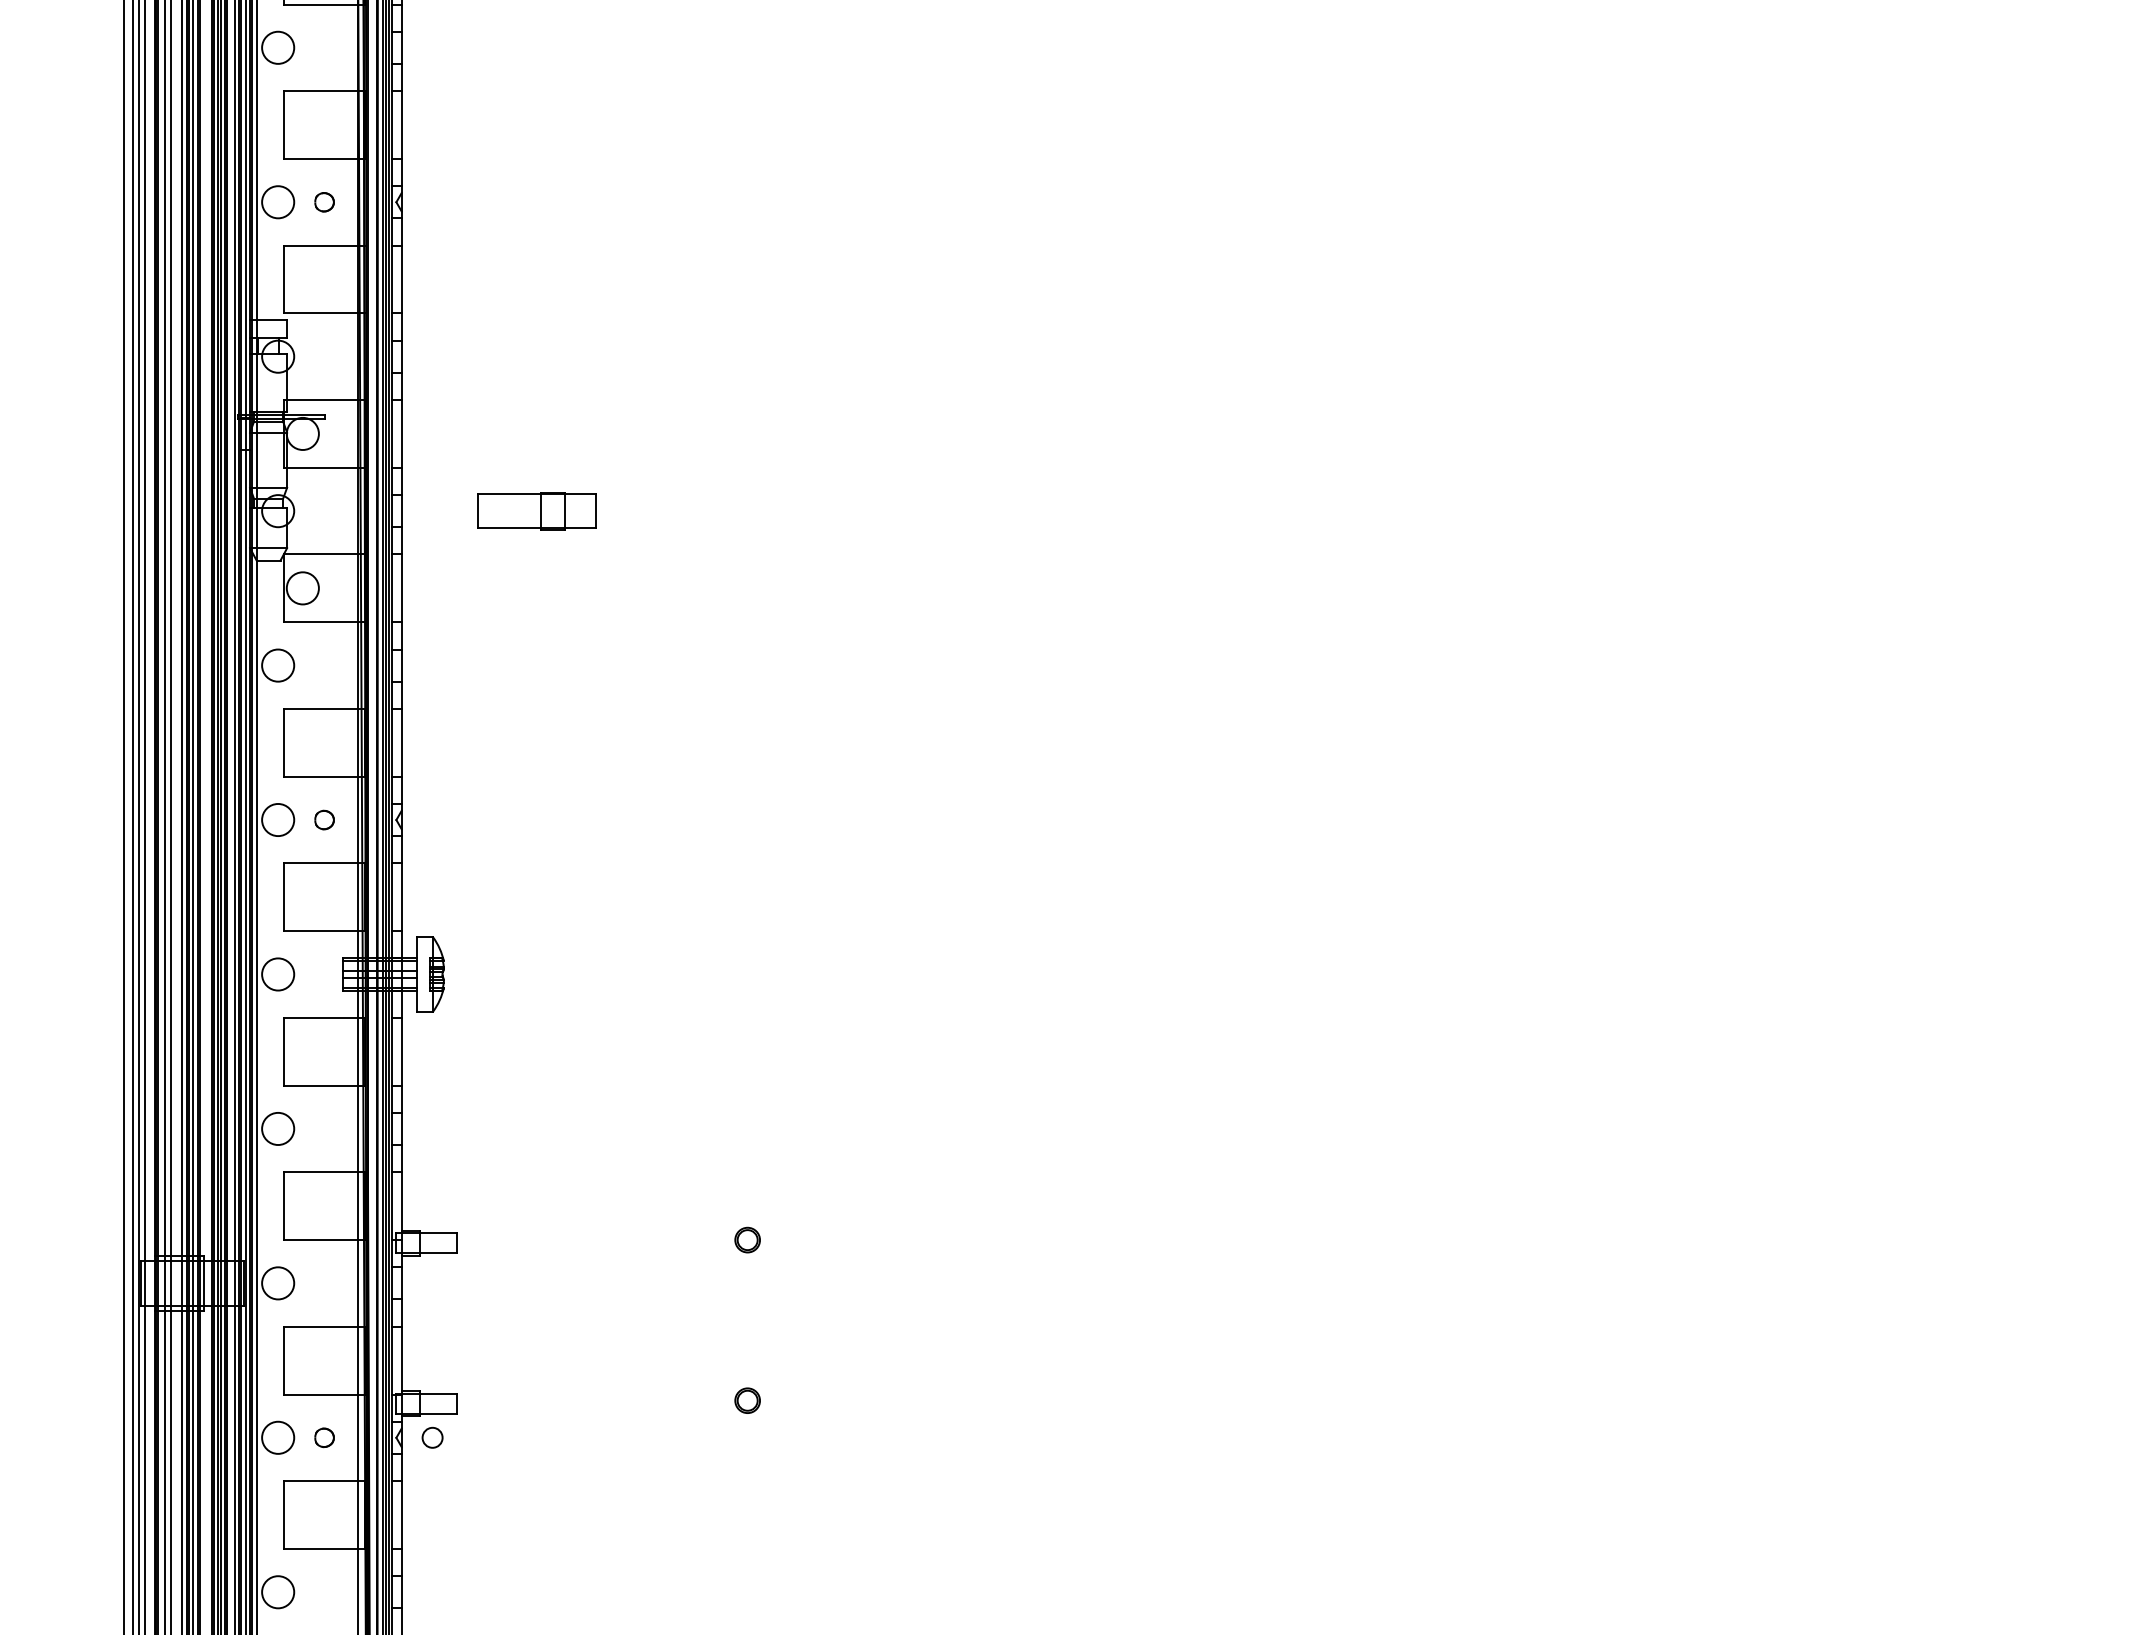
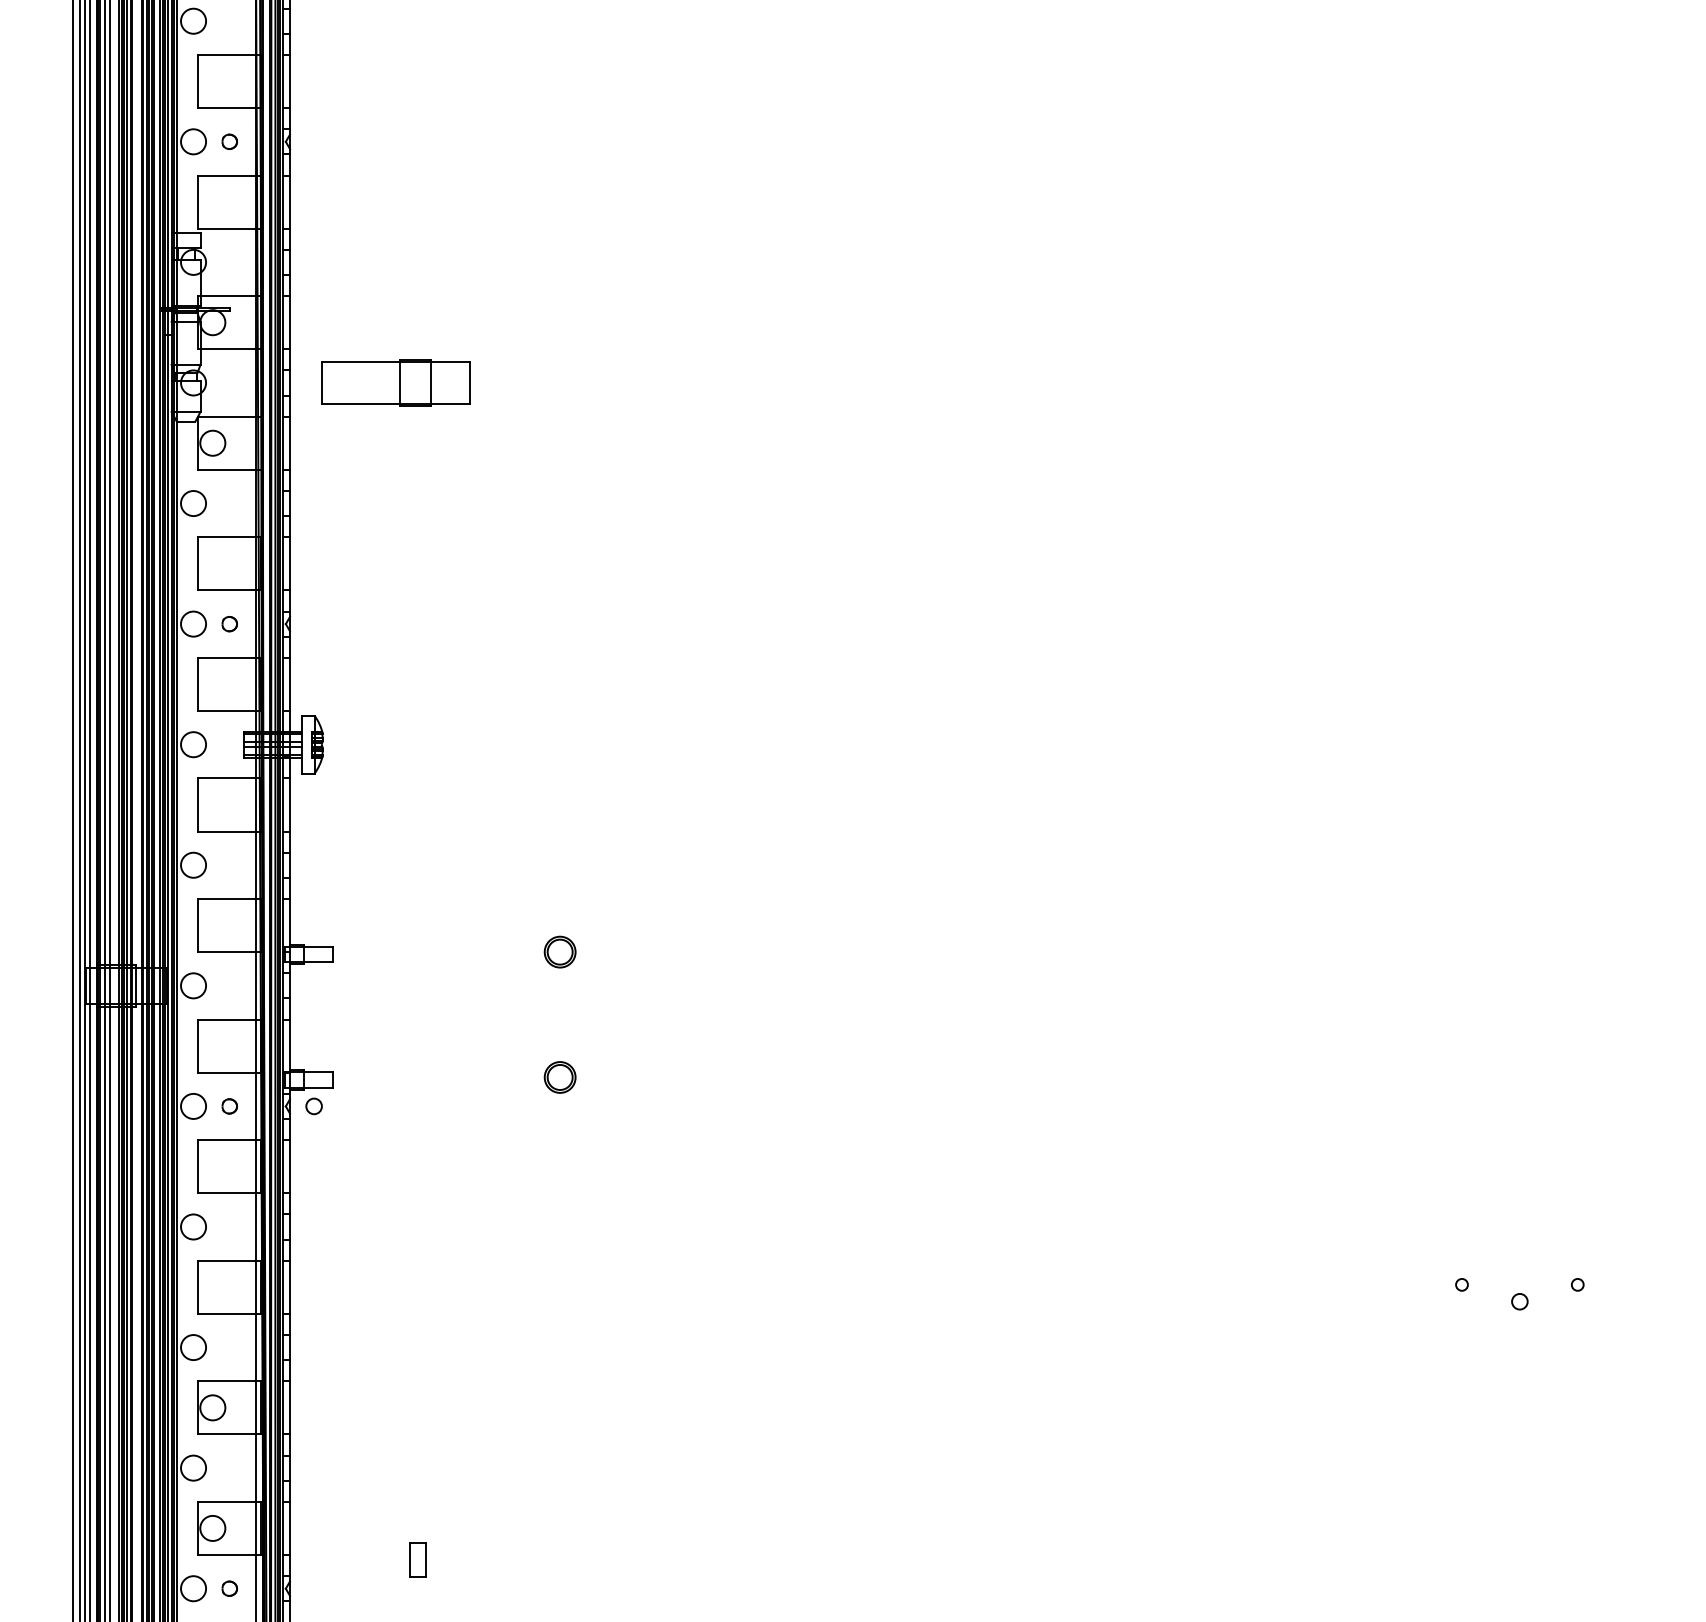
part: (536, 510) -> (395, 382), size x1.6
part: (746, 1239) -> (559, 951), size x1.6
circle: (746, 1400) -> (559, 1077), size x1.6

